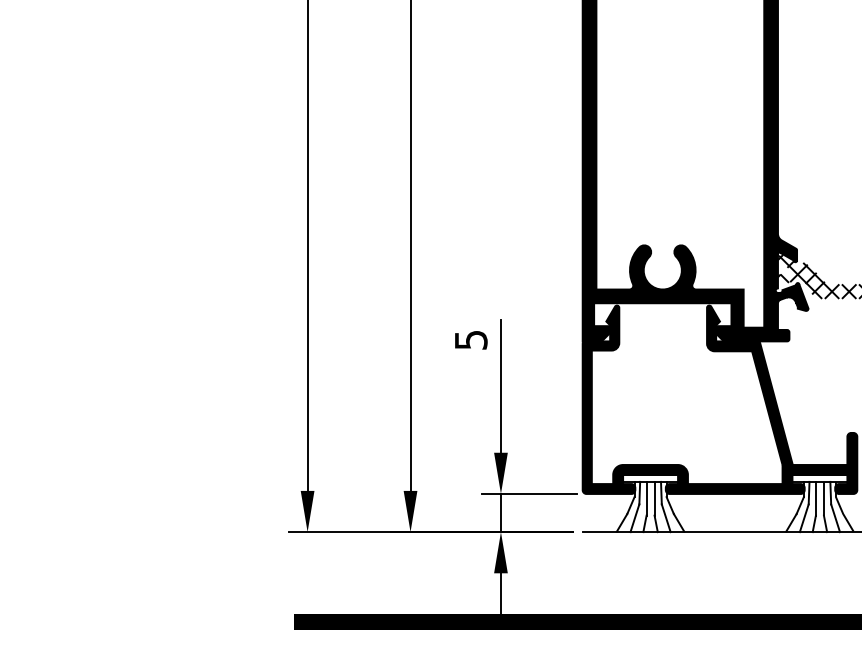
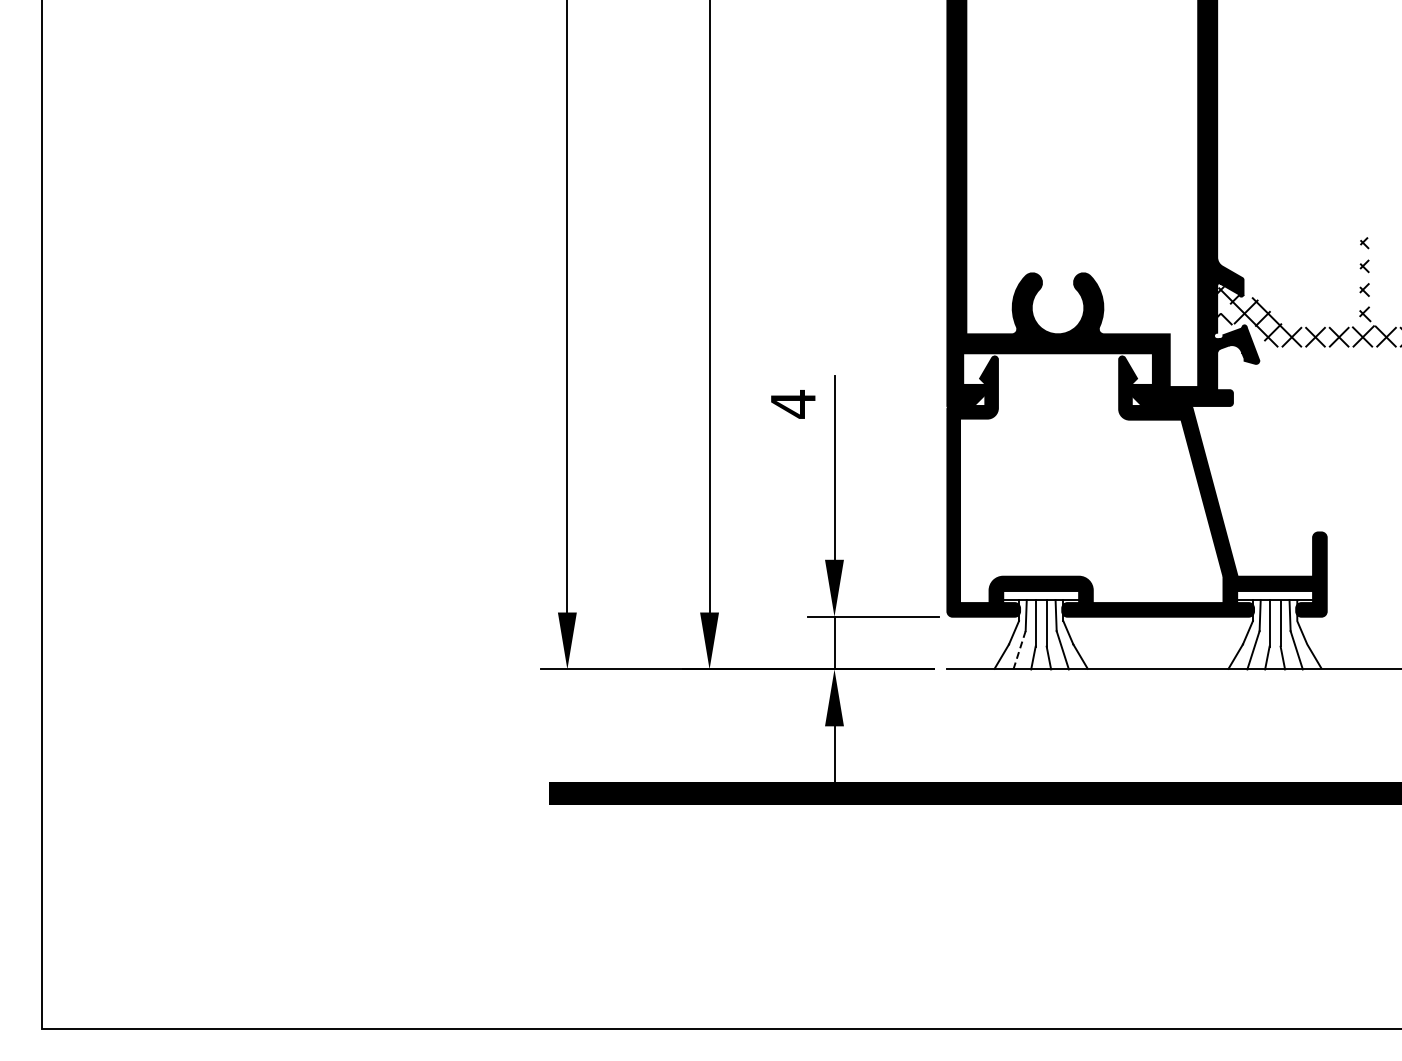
text: (471, 340) -> (793, 404), 5 -> 4
line: (634, 518) -> (1019, 650), solid -> dashed

